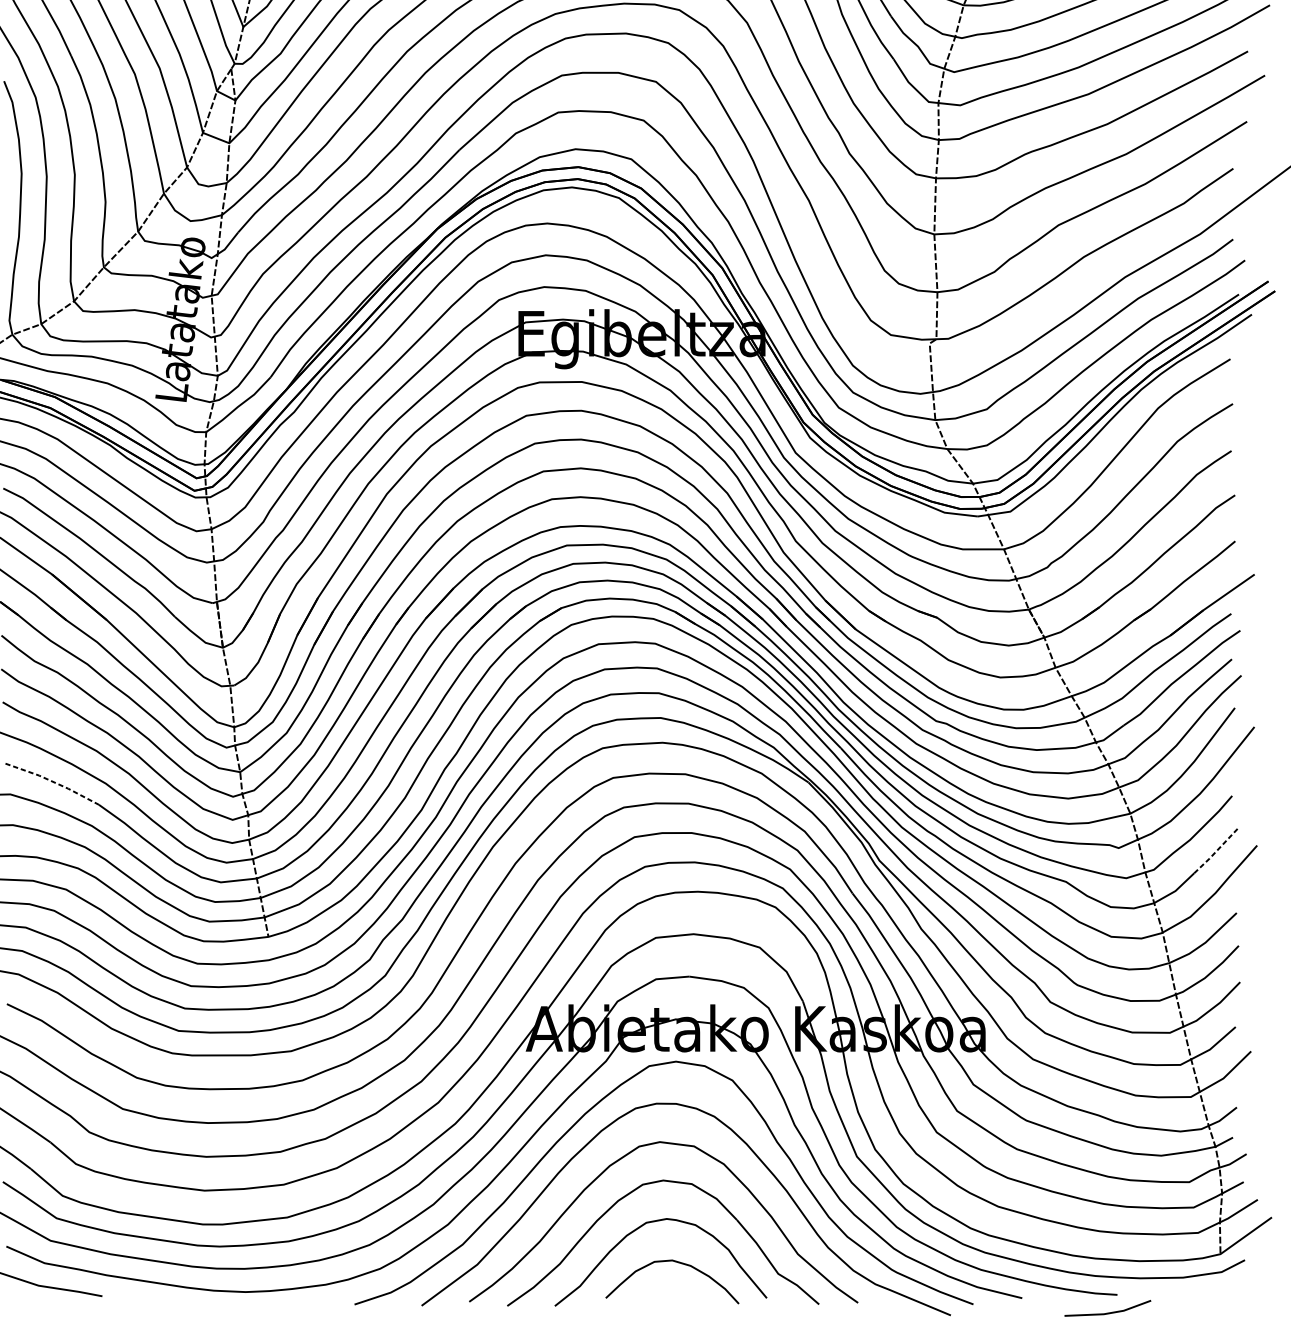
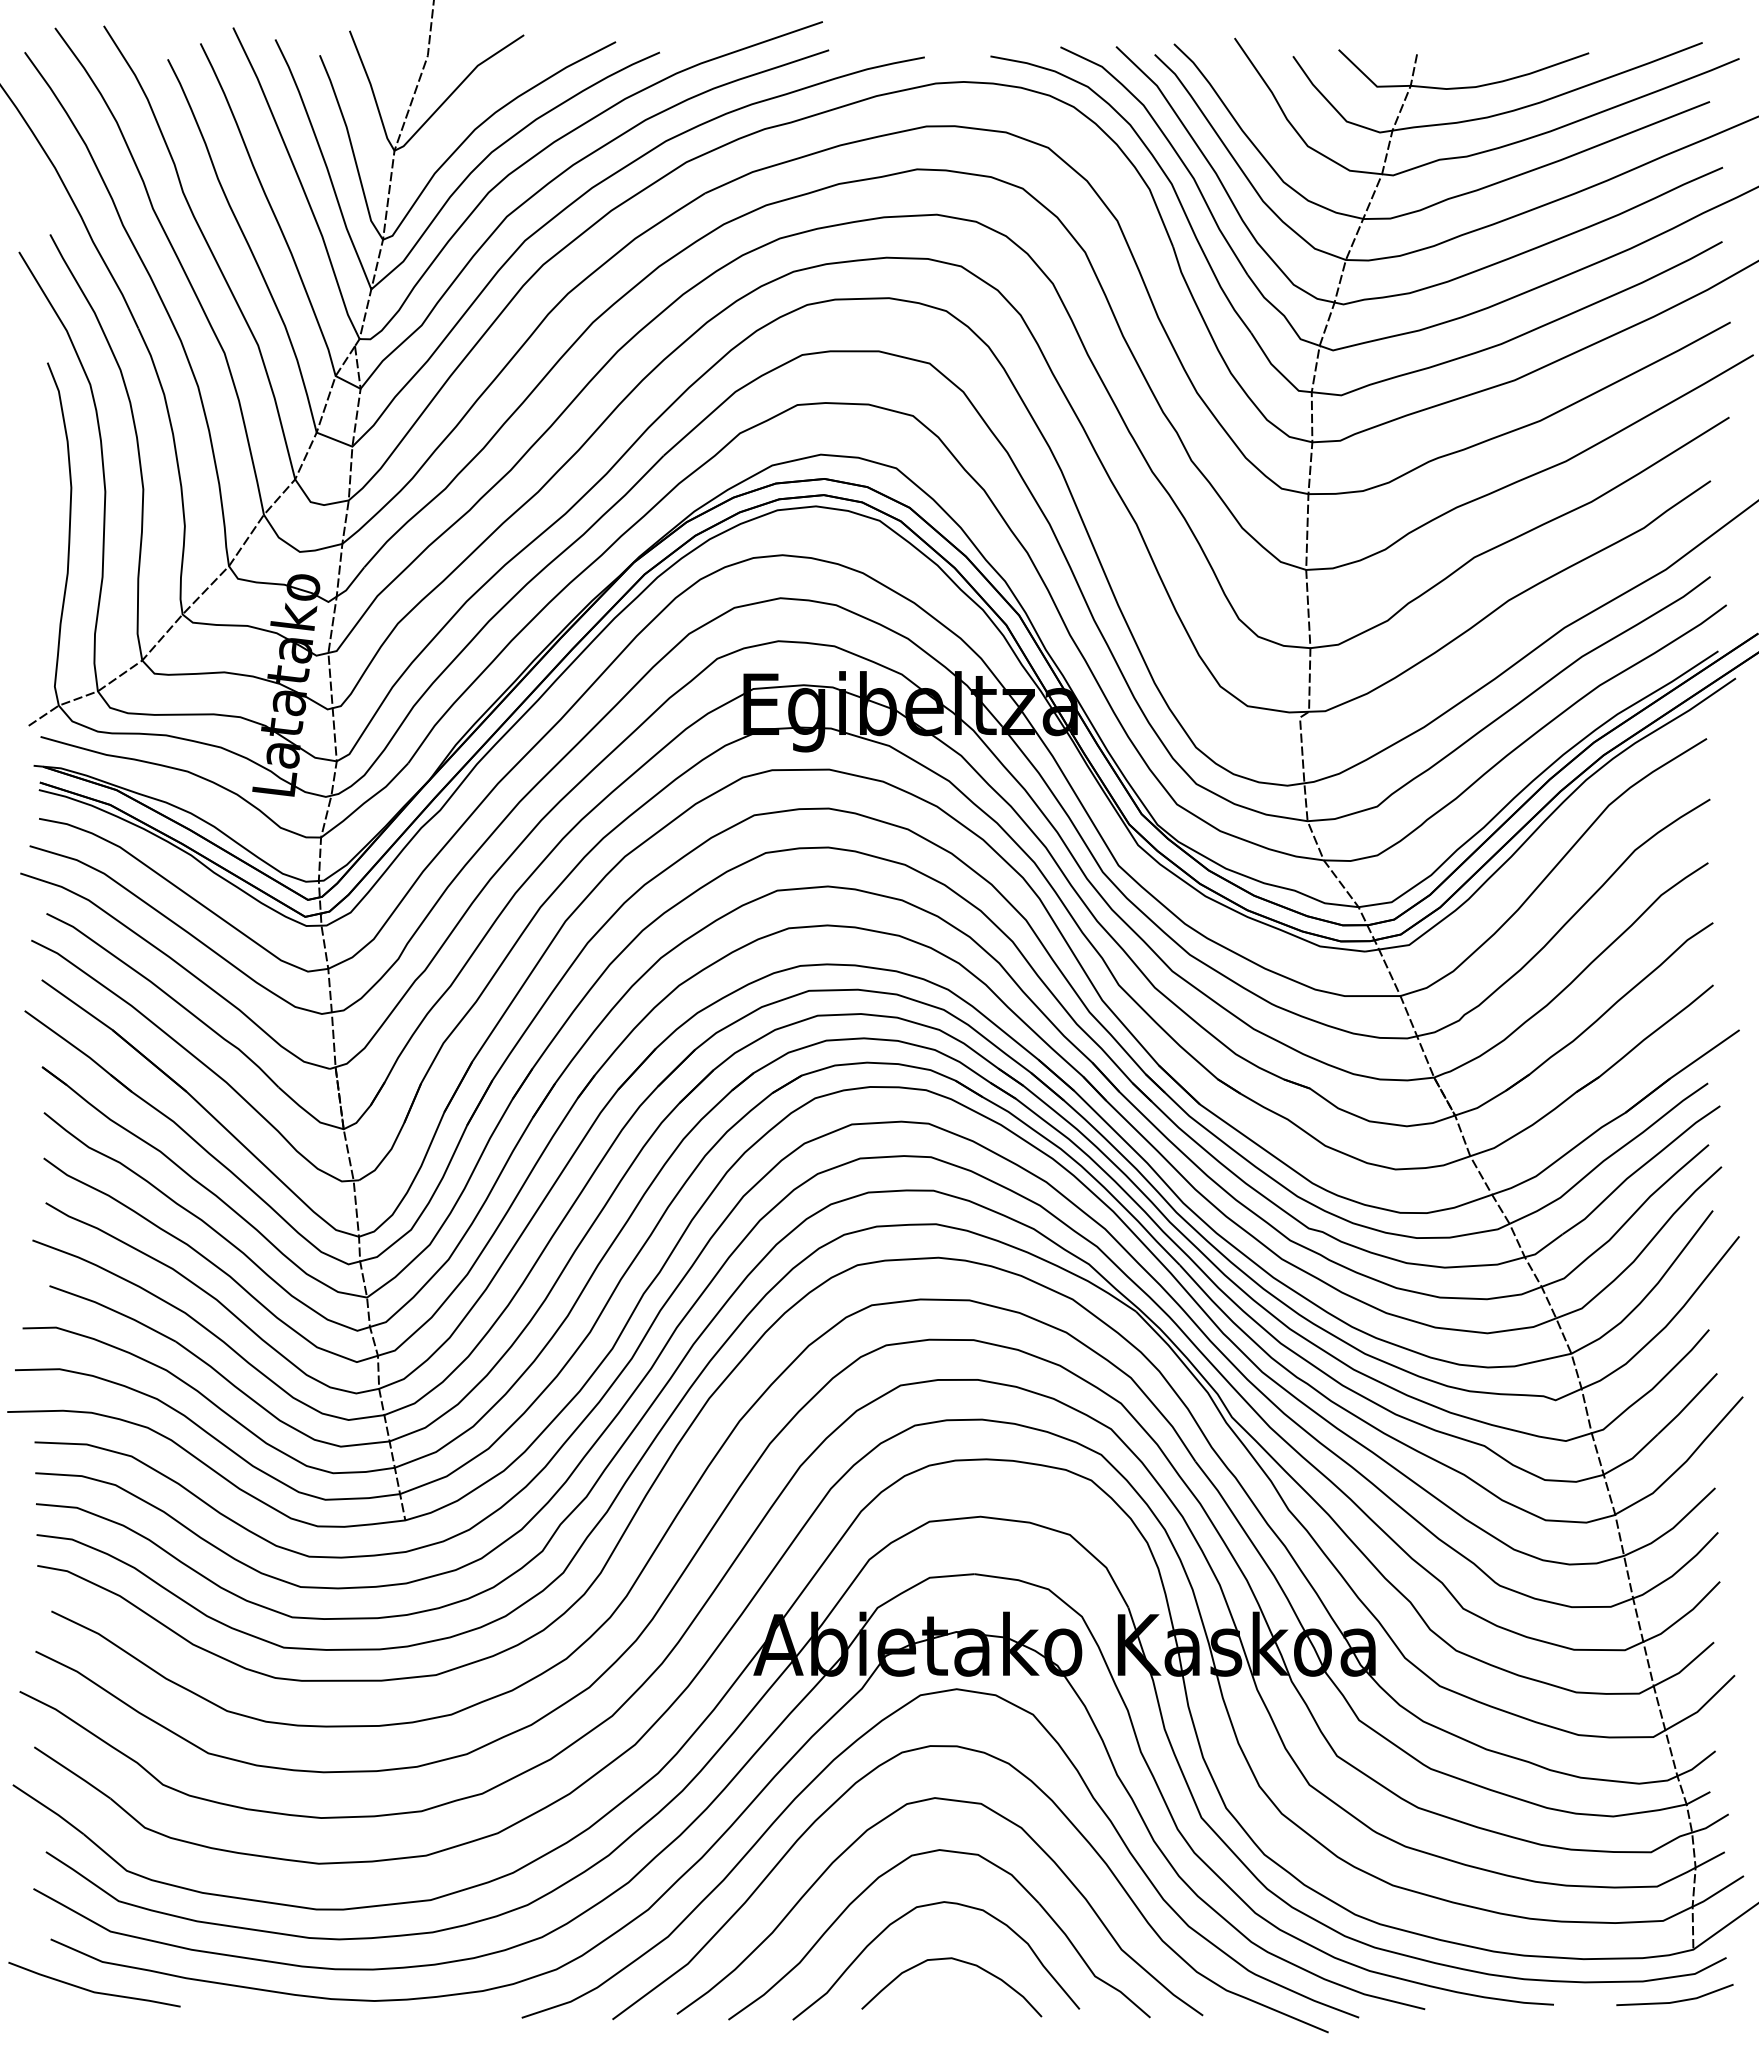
line: (52, 781) -> (113, 1310), dashed -> solid
line: (1216, 851) -> (1688, 1404), dashed -> solid
line: (1108, 1312) -> (1676, 2000), moved

